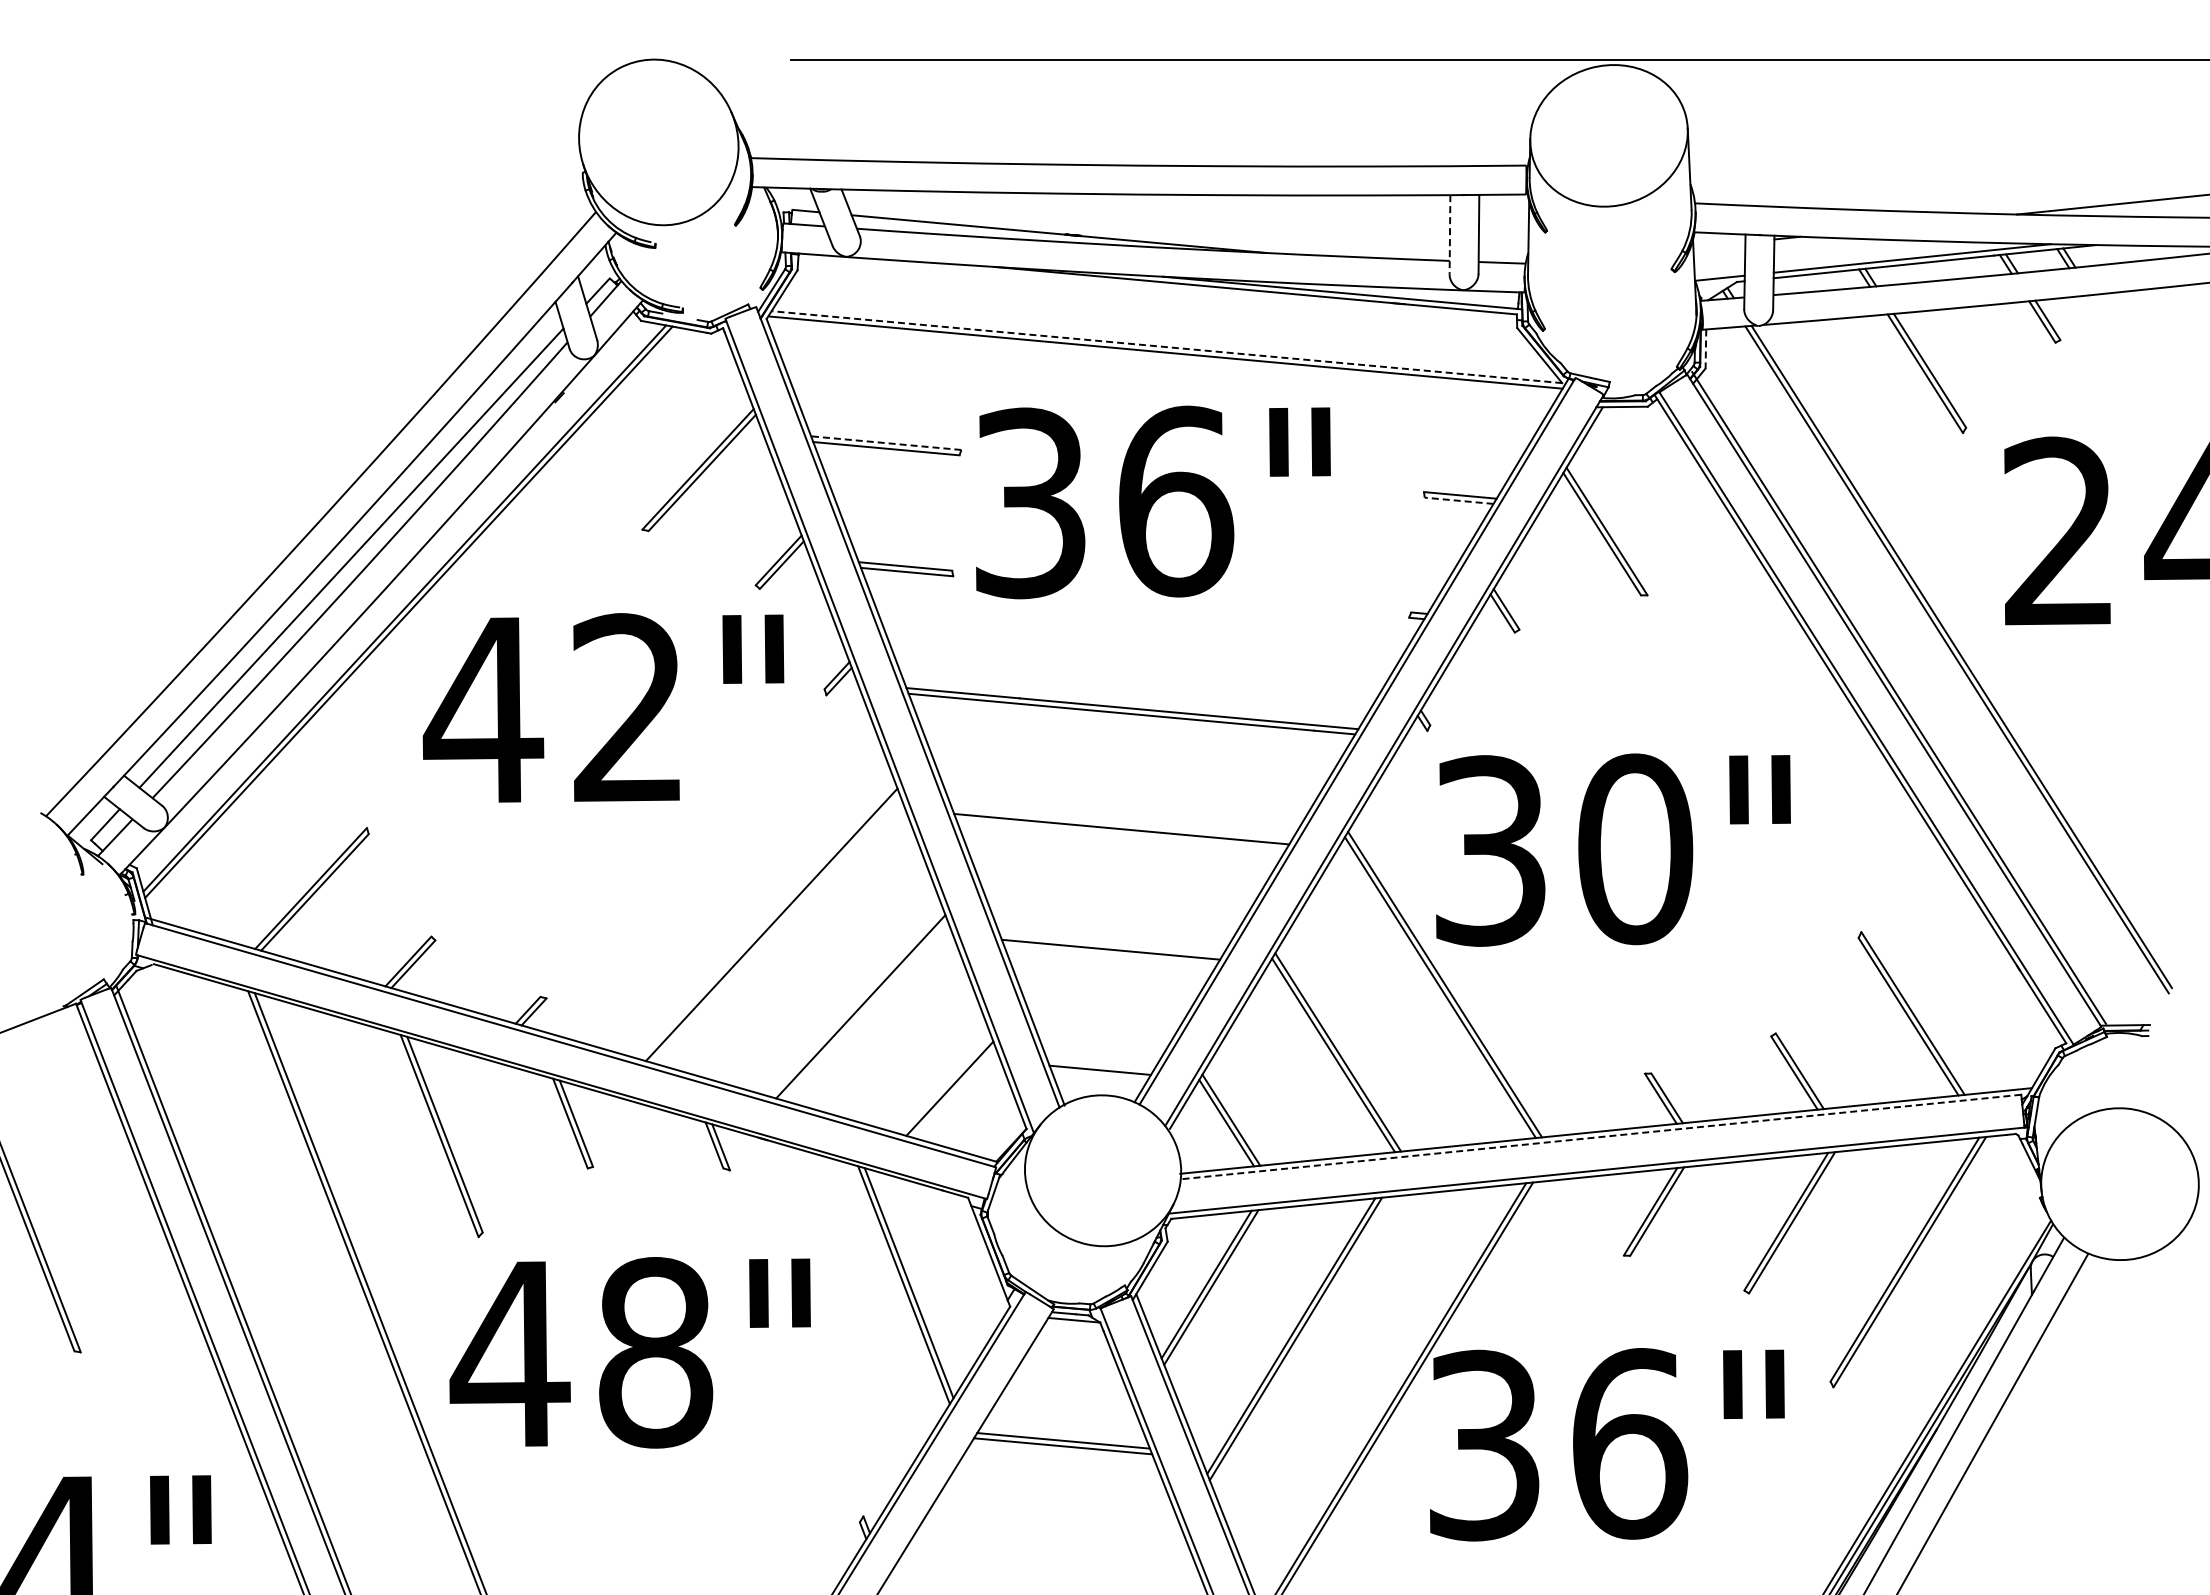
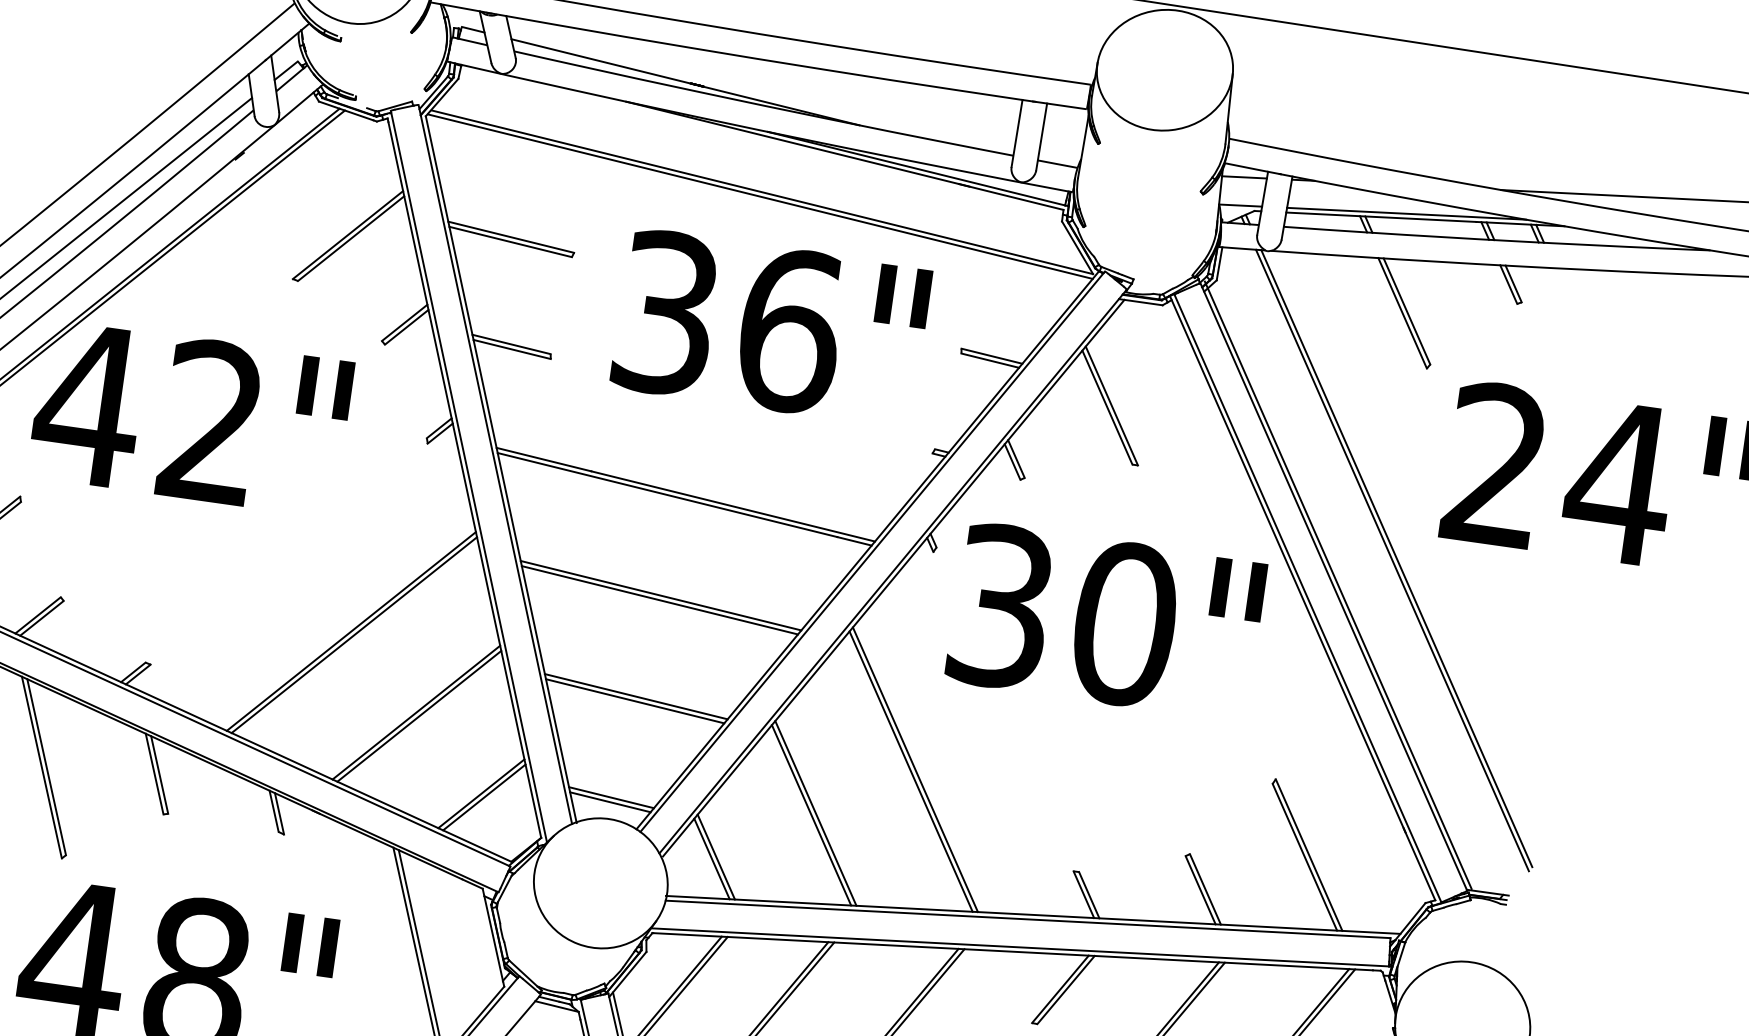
line: (1449, 234) -> (1016, 133), dashed -> solid
line: (1719, 244) -> (1244, 176), added
line: (1167, 347) -> (762, 192), dashed -> solid
line: (1705, 348) -> (1219, 263), dashed -> solid
line: (885, 443) -> (510, 237), dashed -> solid
line: (1459, 500) -> (990, 360), dashed -> solid
text: (1153, 502) -> (771, 328), moved
text: (603, 707) -> (190, 417), moved
line: (1121, 834) -> (660, 600), added
text: (1613, 849) -> (1106, 621), moved
line: (775, 928) -> (354, 635), added
line: (1110, 954) -> (635, 700), added
line: (864, 1010) -> (419, 716), added
line: (1099, 1075) -> (610, 801), added
line: (953, 1092) -> (483, 797), added
line: (1600, 1137) -> (1027, 919), dashed -> solid

